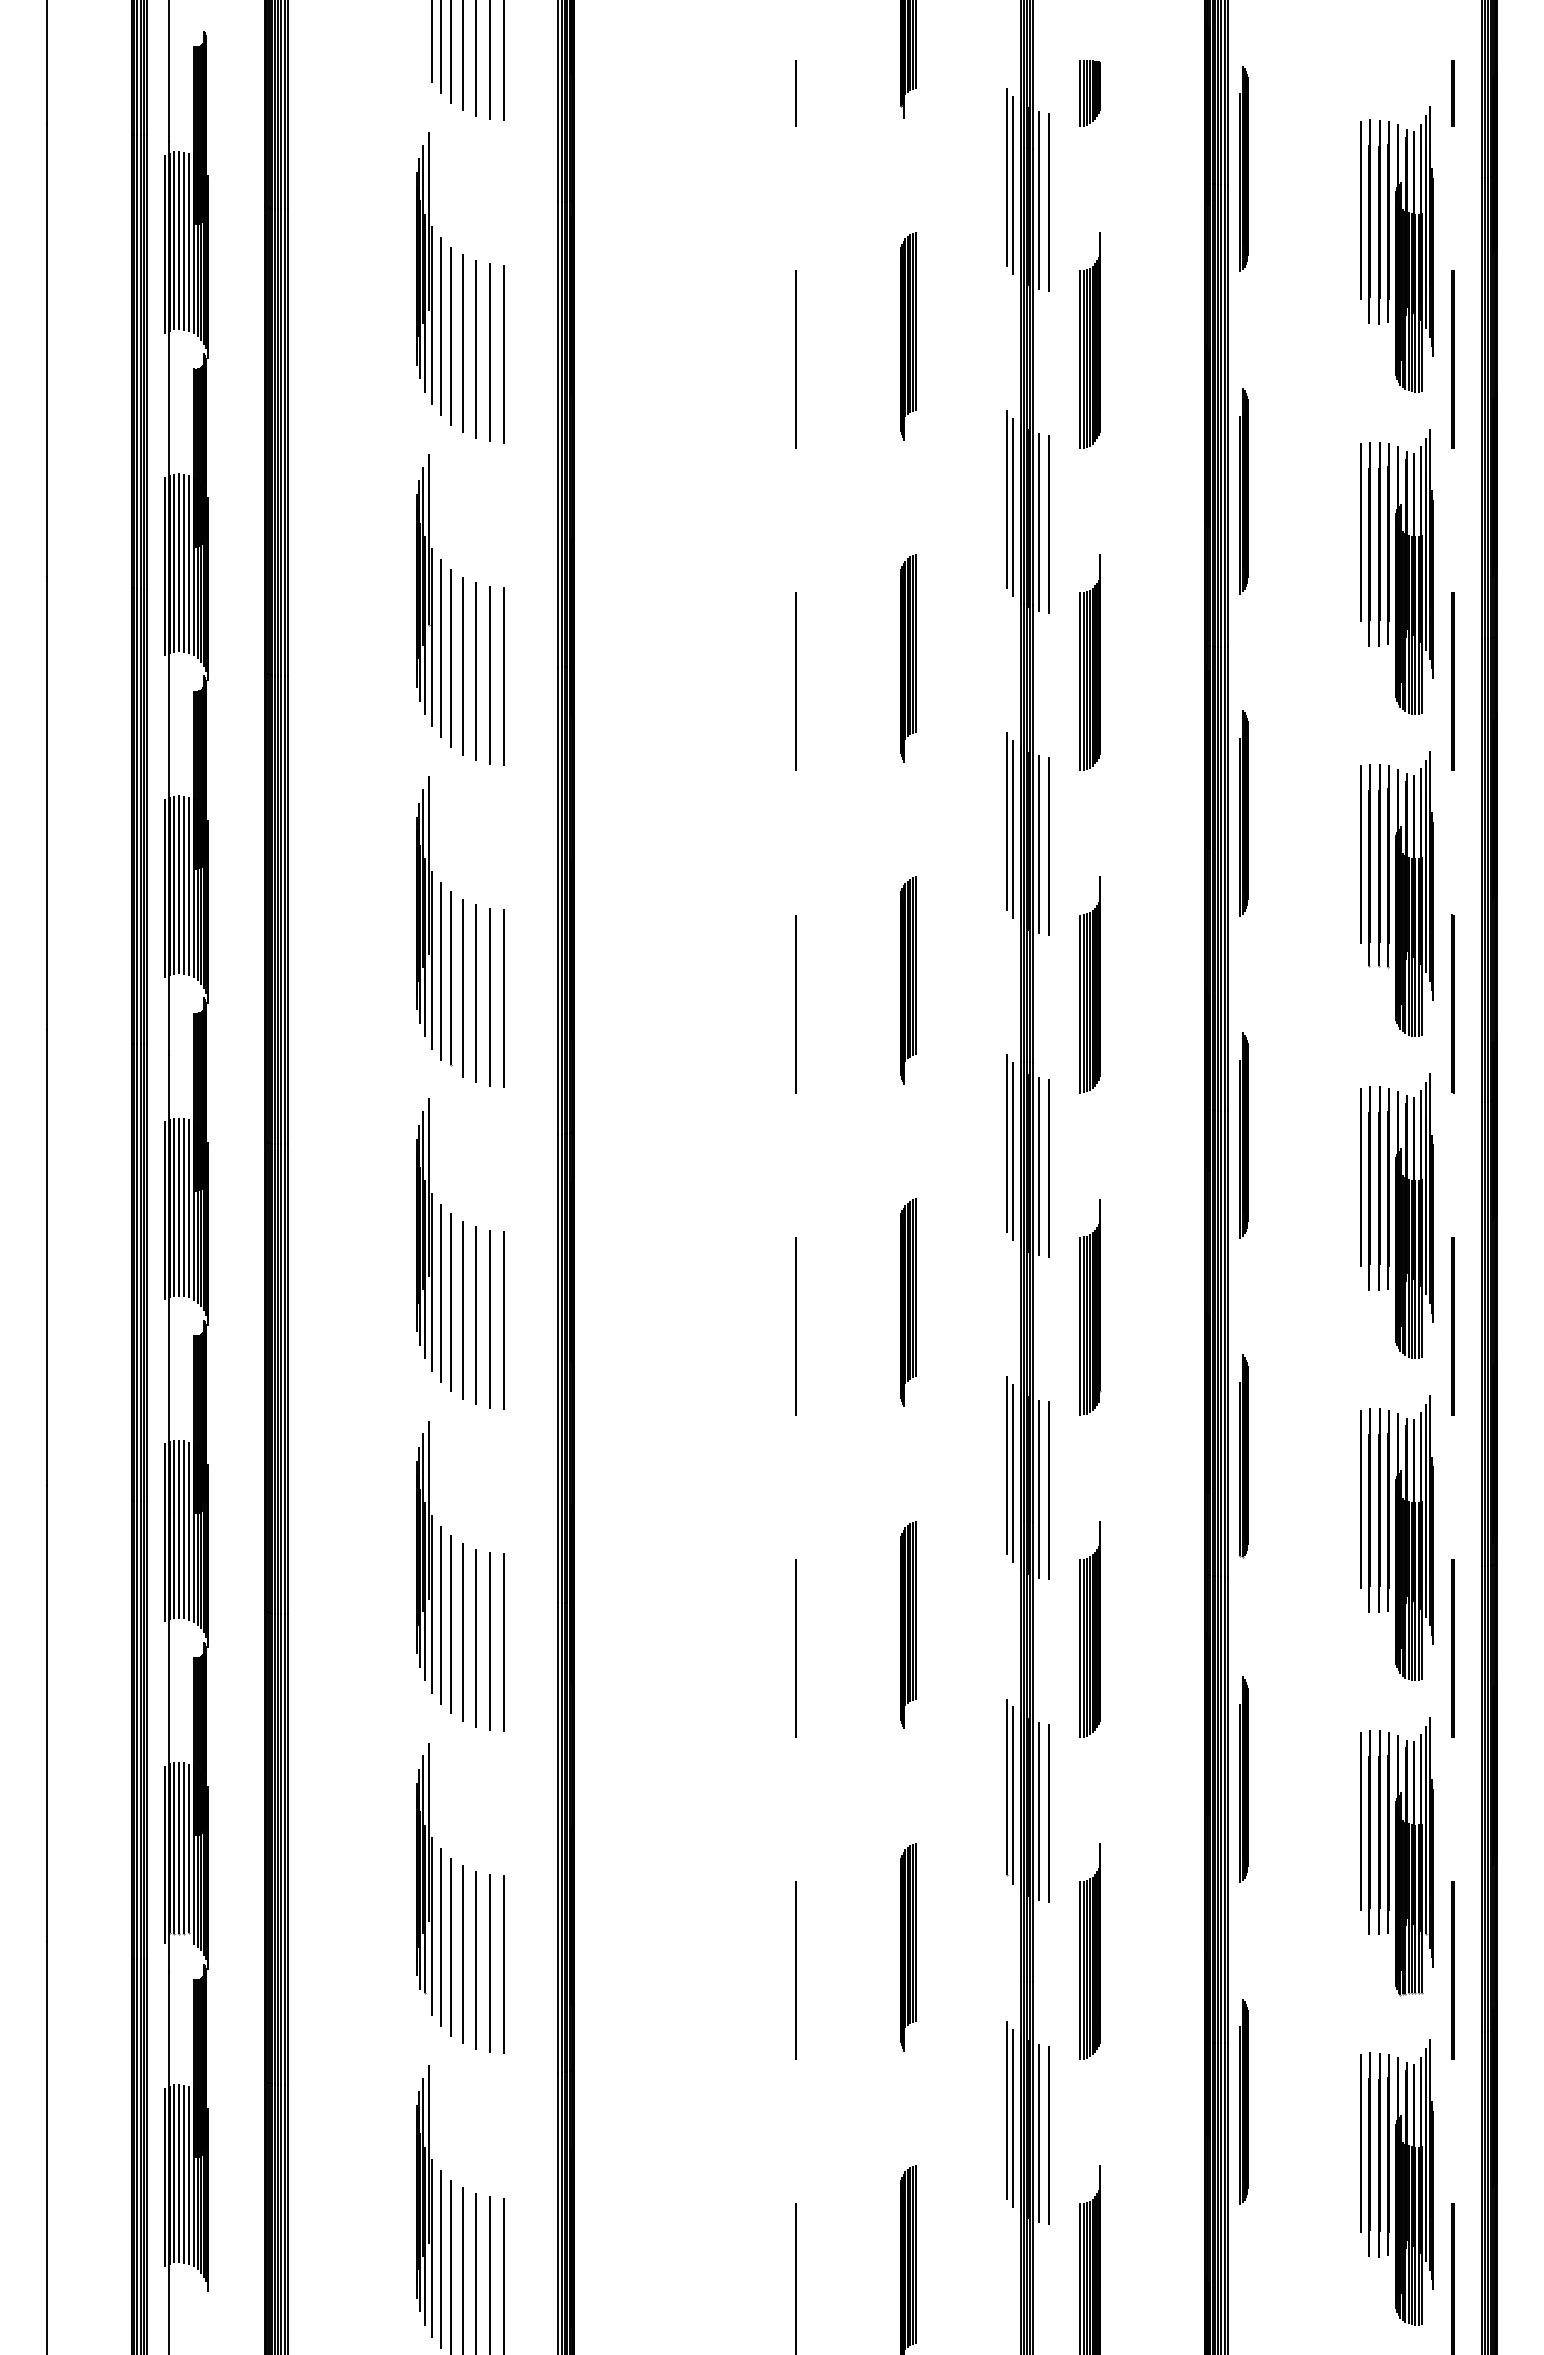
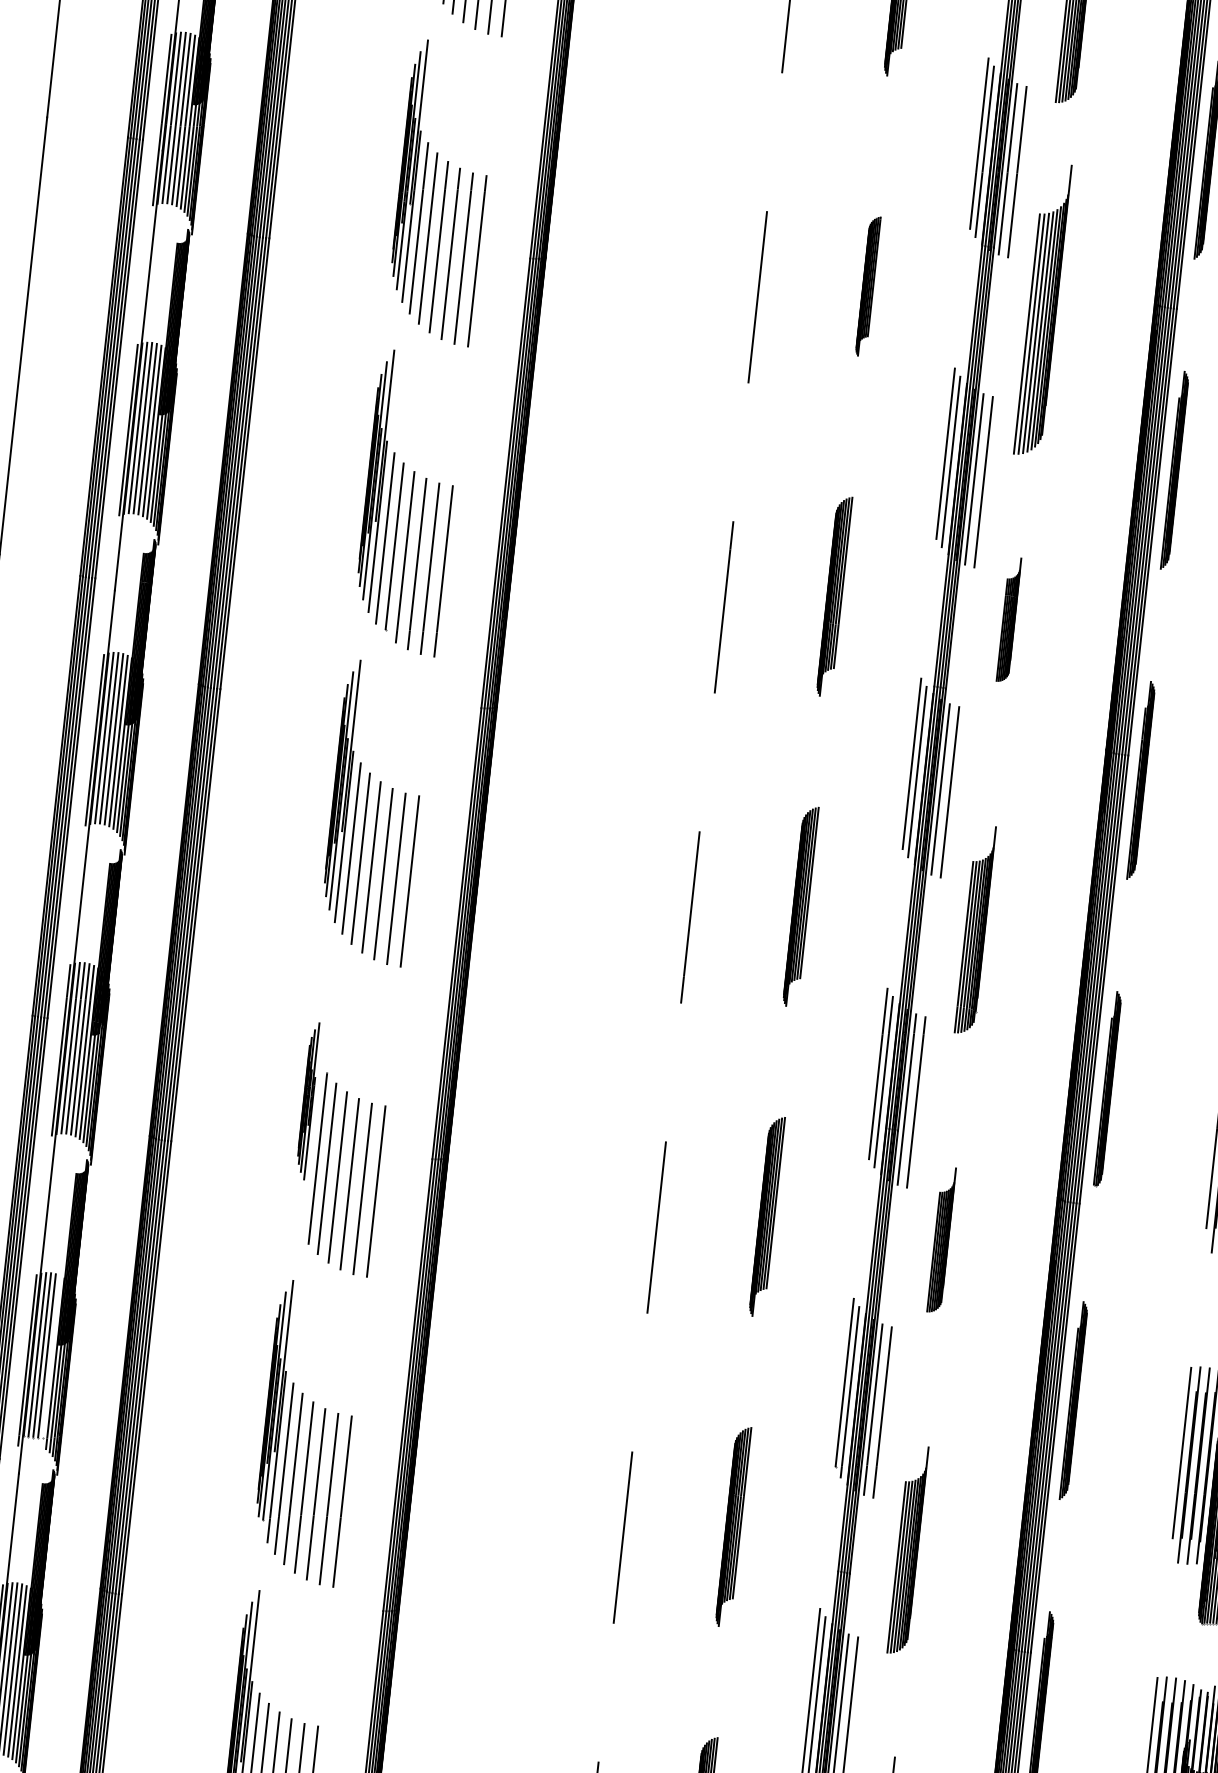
part: (908, 658) -> (868, 286), size x0.7
part: (1089, 662) -> (1042, 309), size x1.4
part: (1089, 984) -> (1008, 619), size x0.6
part: (424, 1557) -> (308, 1101), size x0.6
part: (1089, 1629) -> (940, 1240), size x0.7
line: (189, 1848) -> (51, 1356), removed

